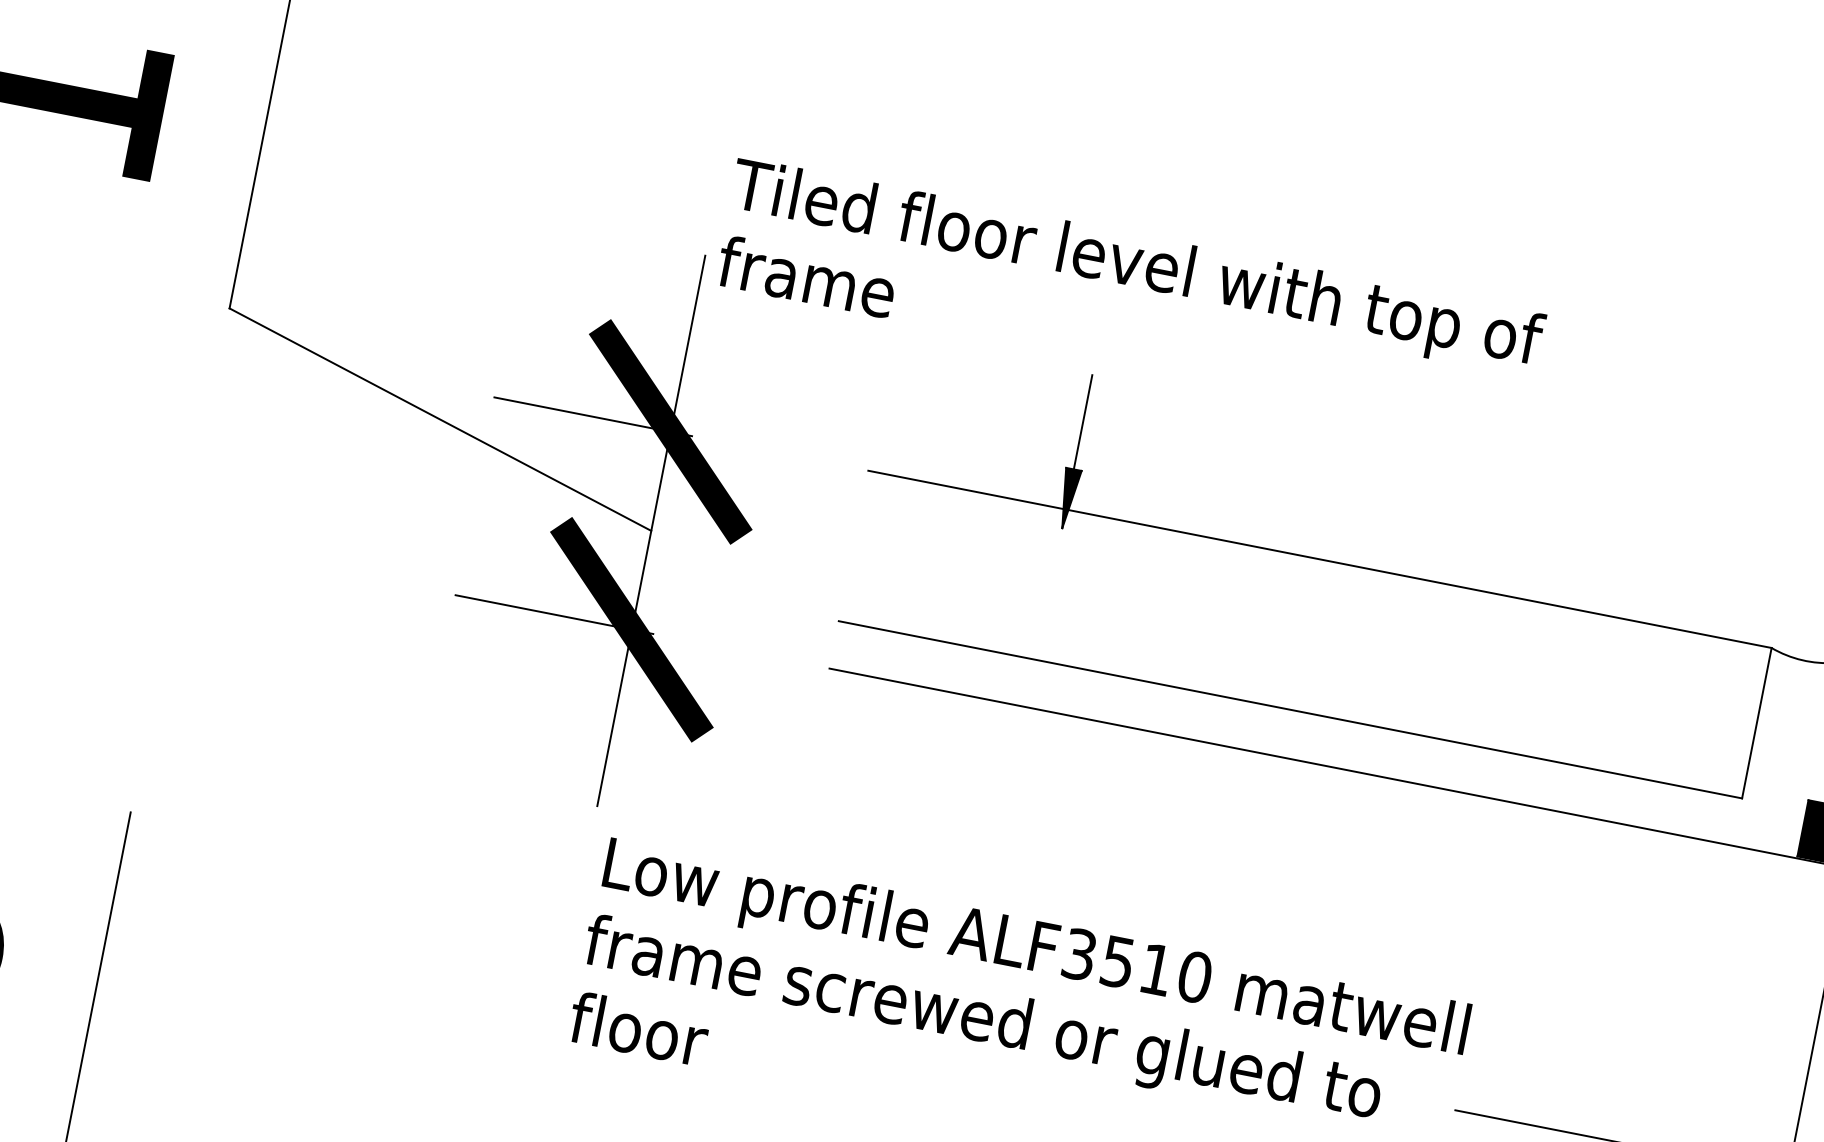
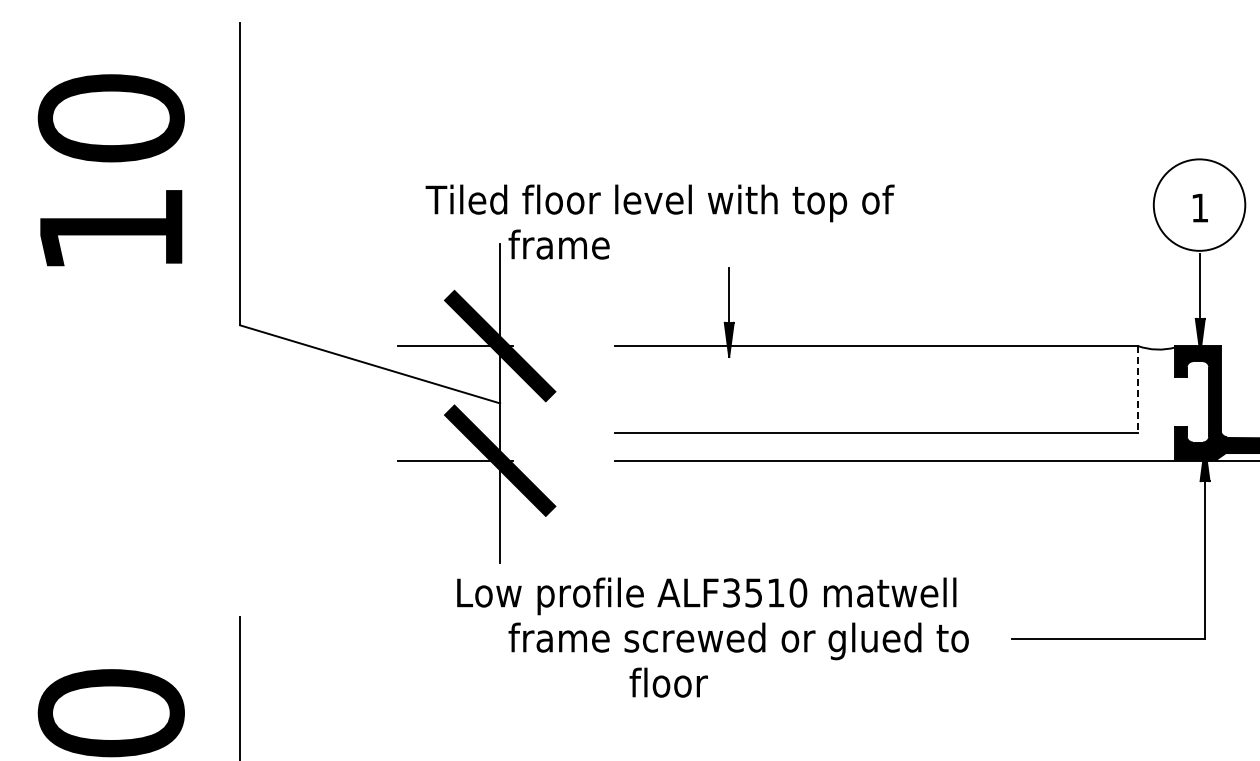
text: (1135, 267) -> (659, 203), moved
line: (1757, 723) -> (1138, 389), solid -> dashed
text: (1035, 952) -> (706, 596), moved
text: (638, 1028) -> (668, 682), moved

